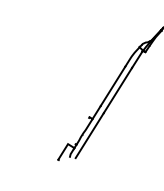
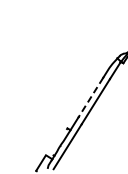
line: (112, 87) -> (90, 98), solid -> dashed

